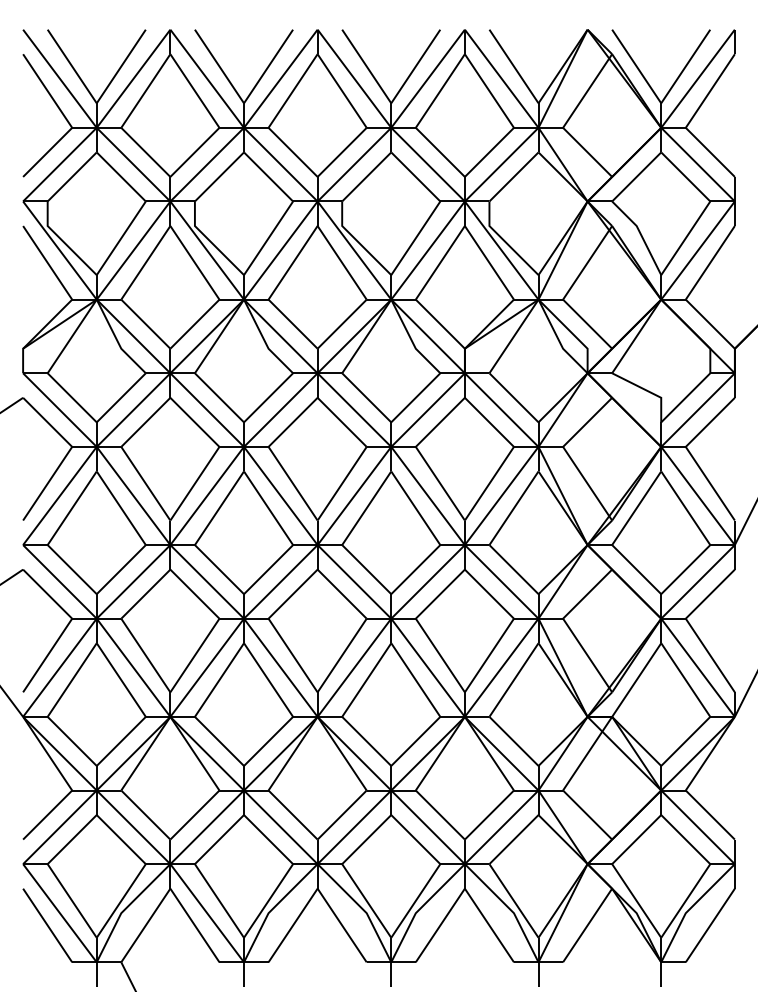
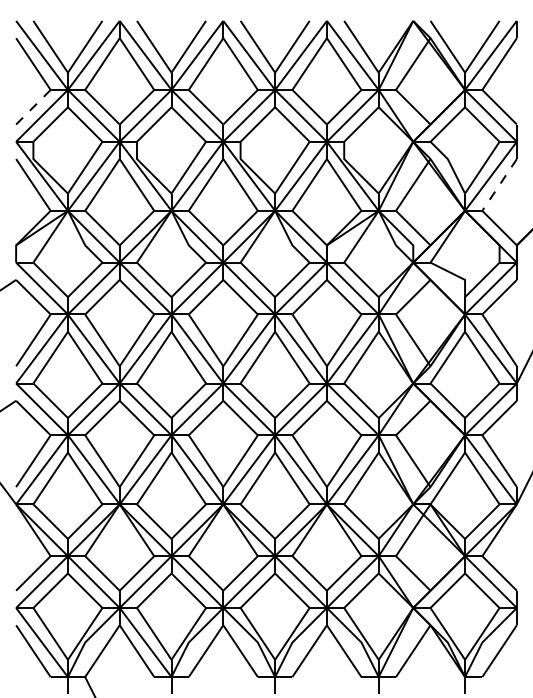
line: (47, 151) -> (33, 106), solid -> dashed
line: (710, 263) -> (499, 185), solid -> dashed

